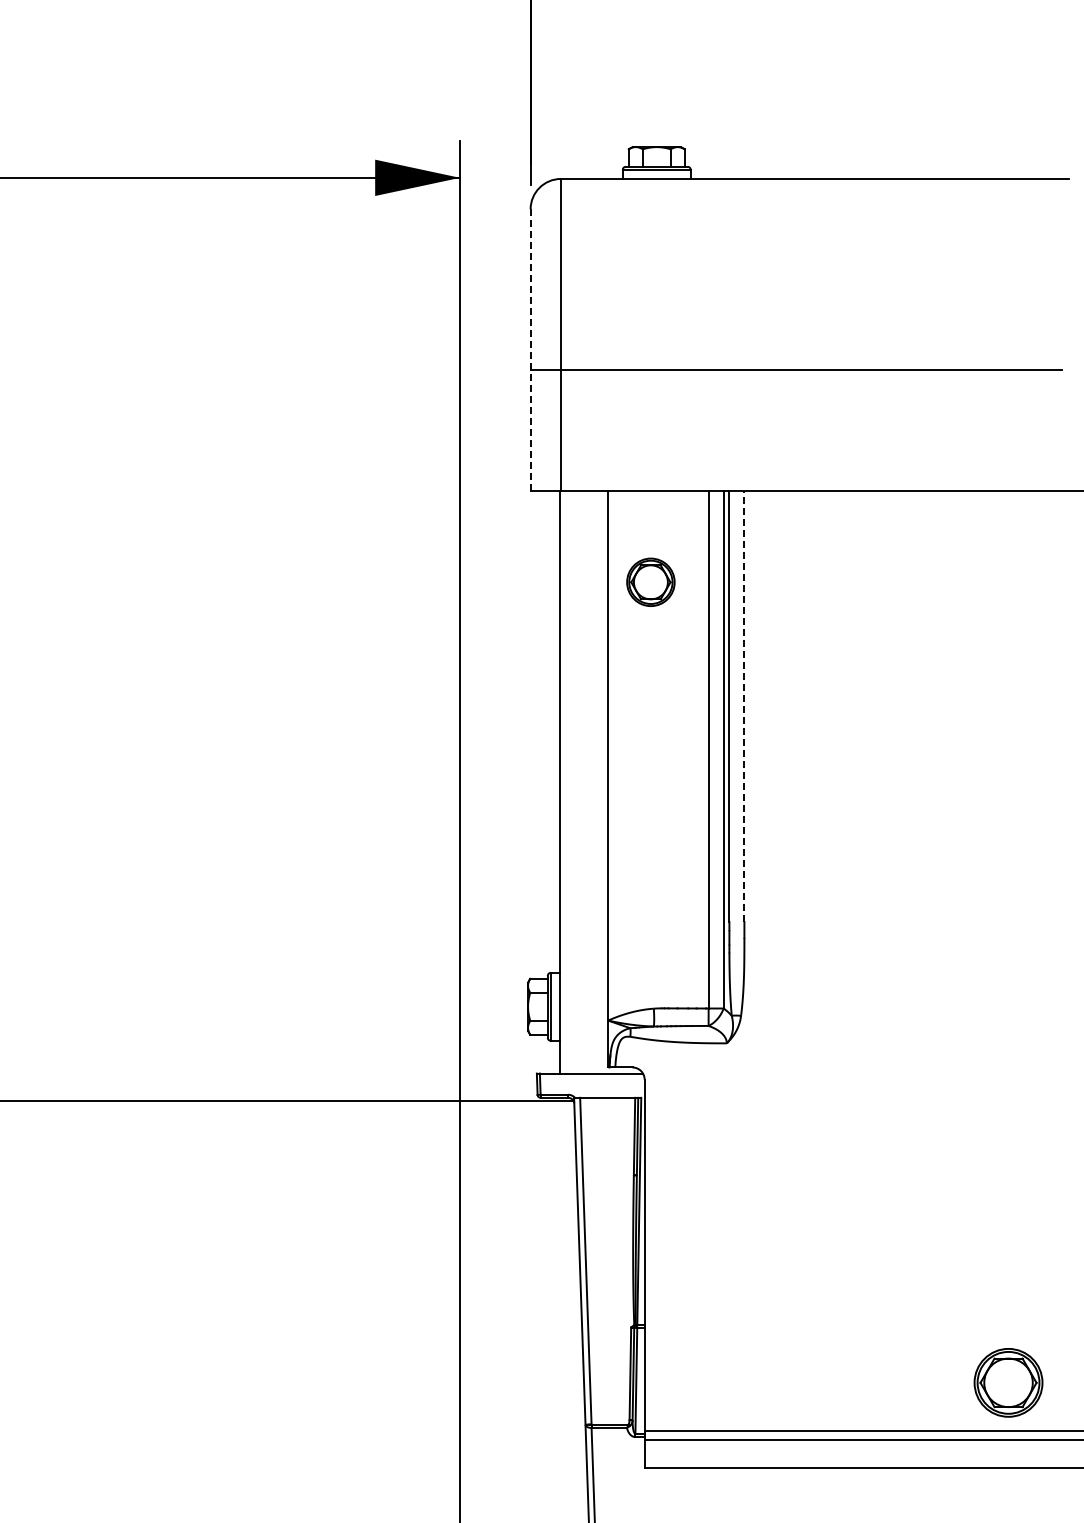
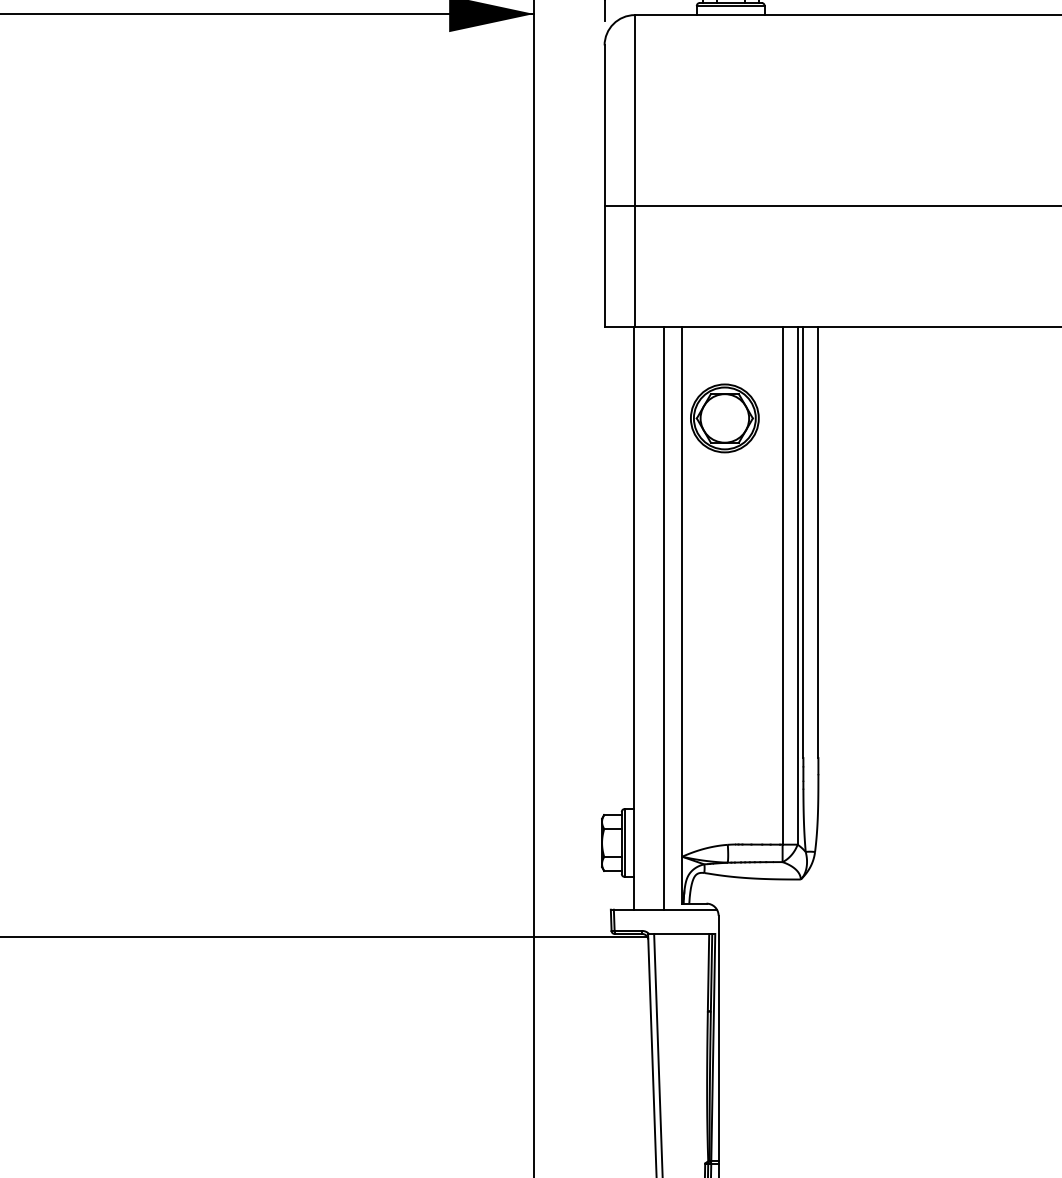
line: (530, 349) -> (604, 185), dashed -> solid
part: (650, 582) -> (724, 418), size x1.43
line: (744, 706) -> (818, 542), dashed -> solid
line: (590, 782) -> (664, 618), added

